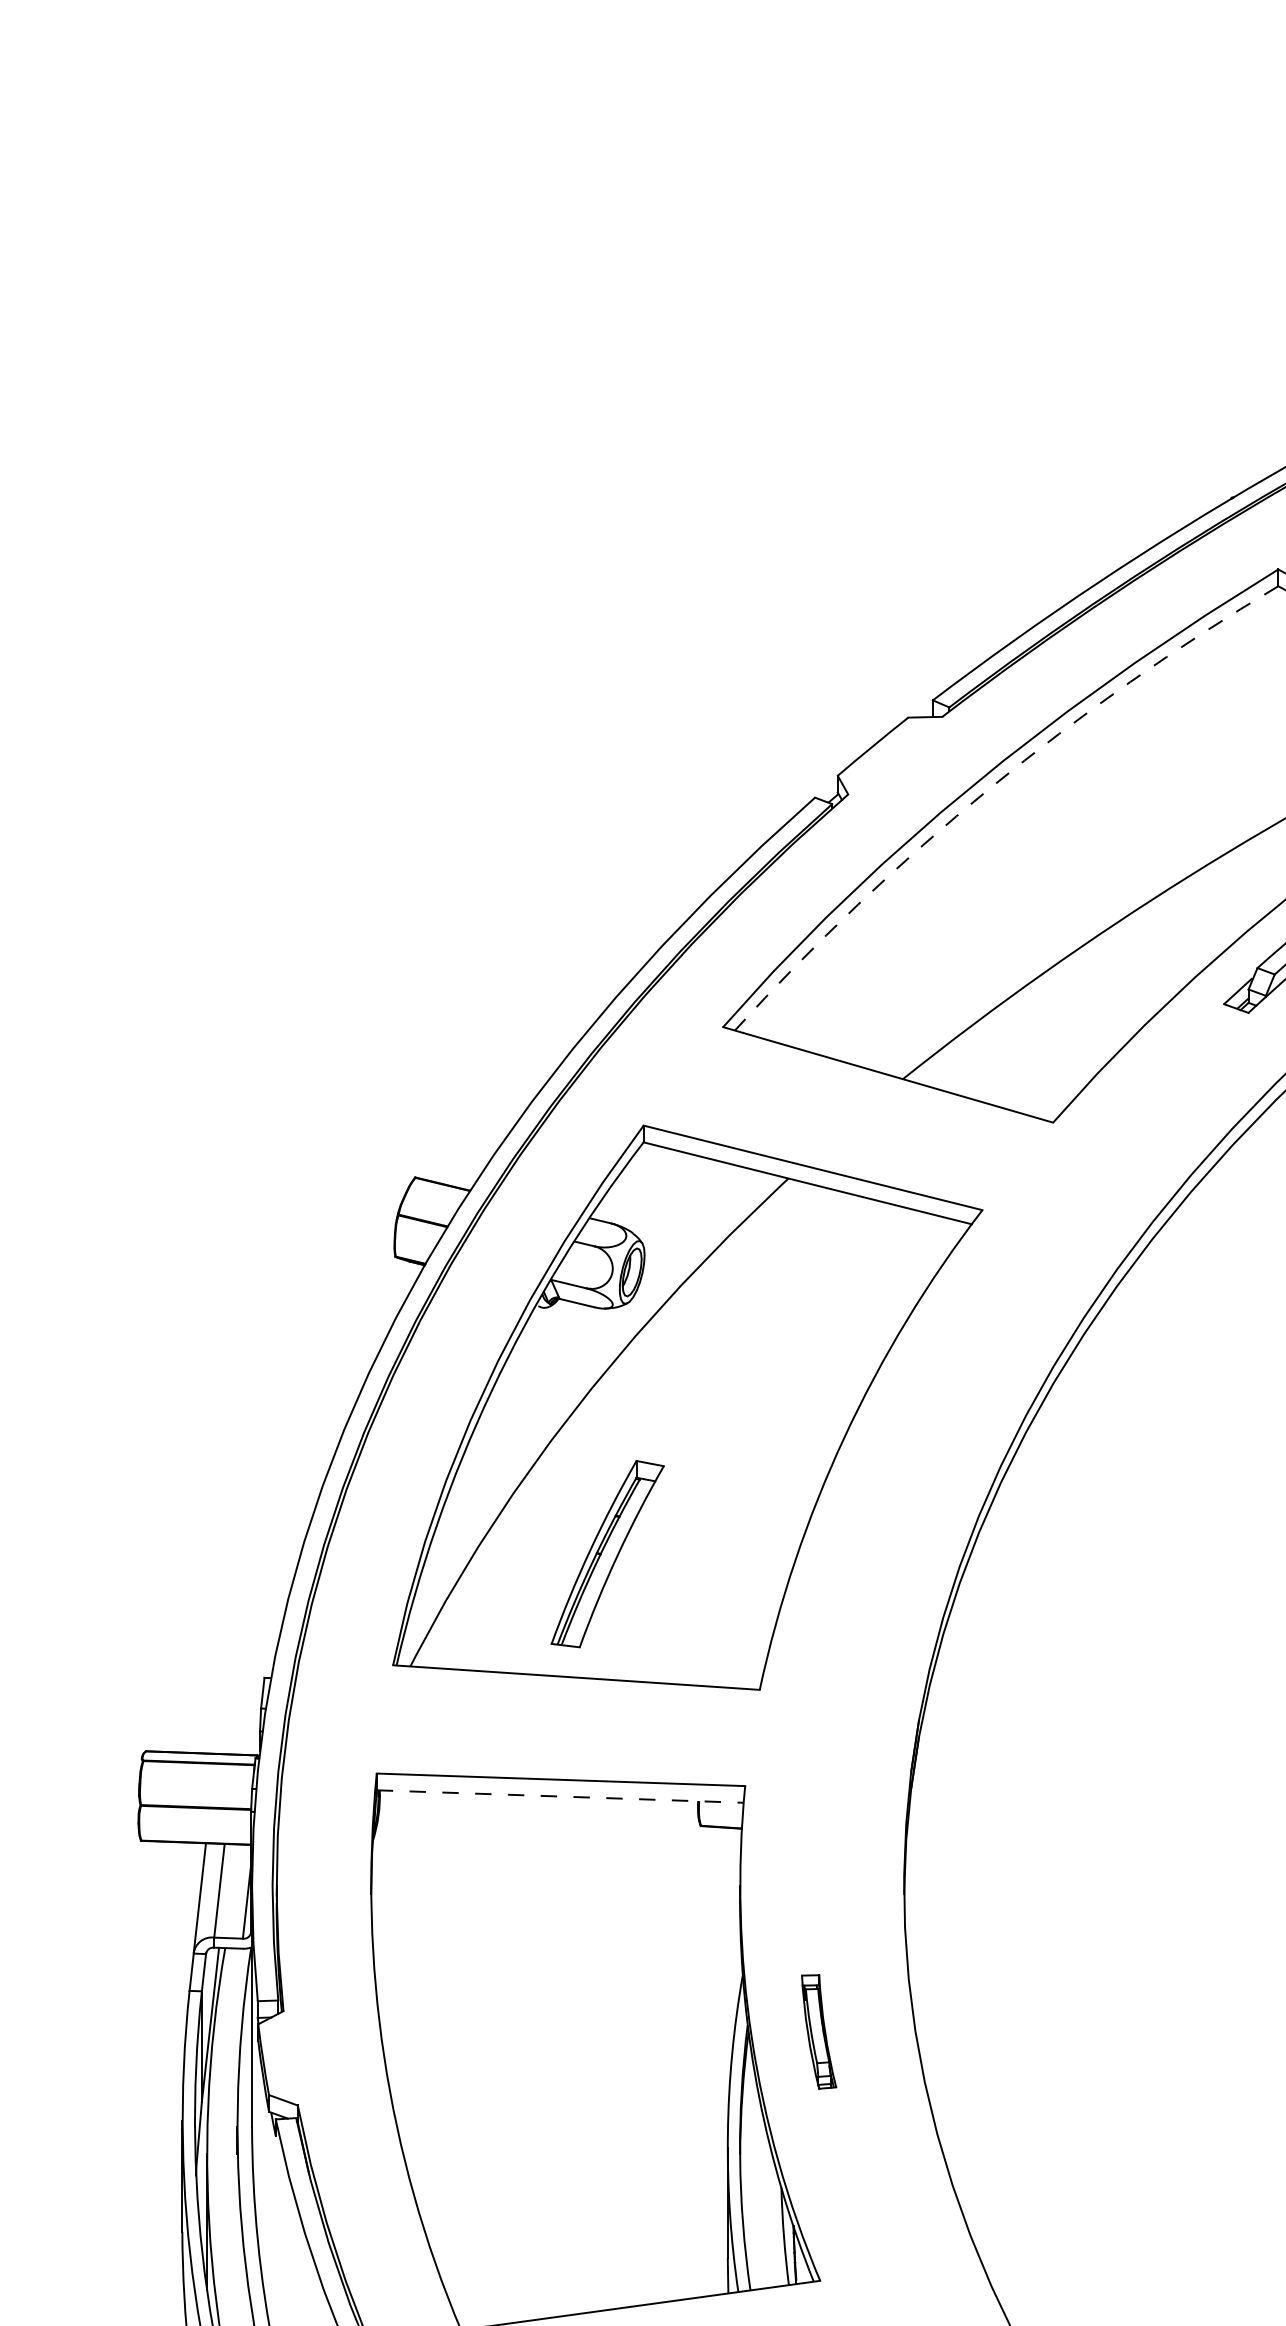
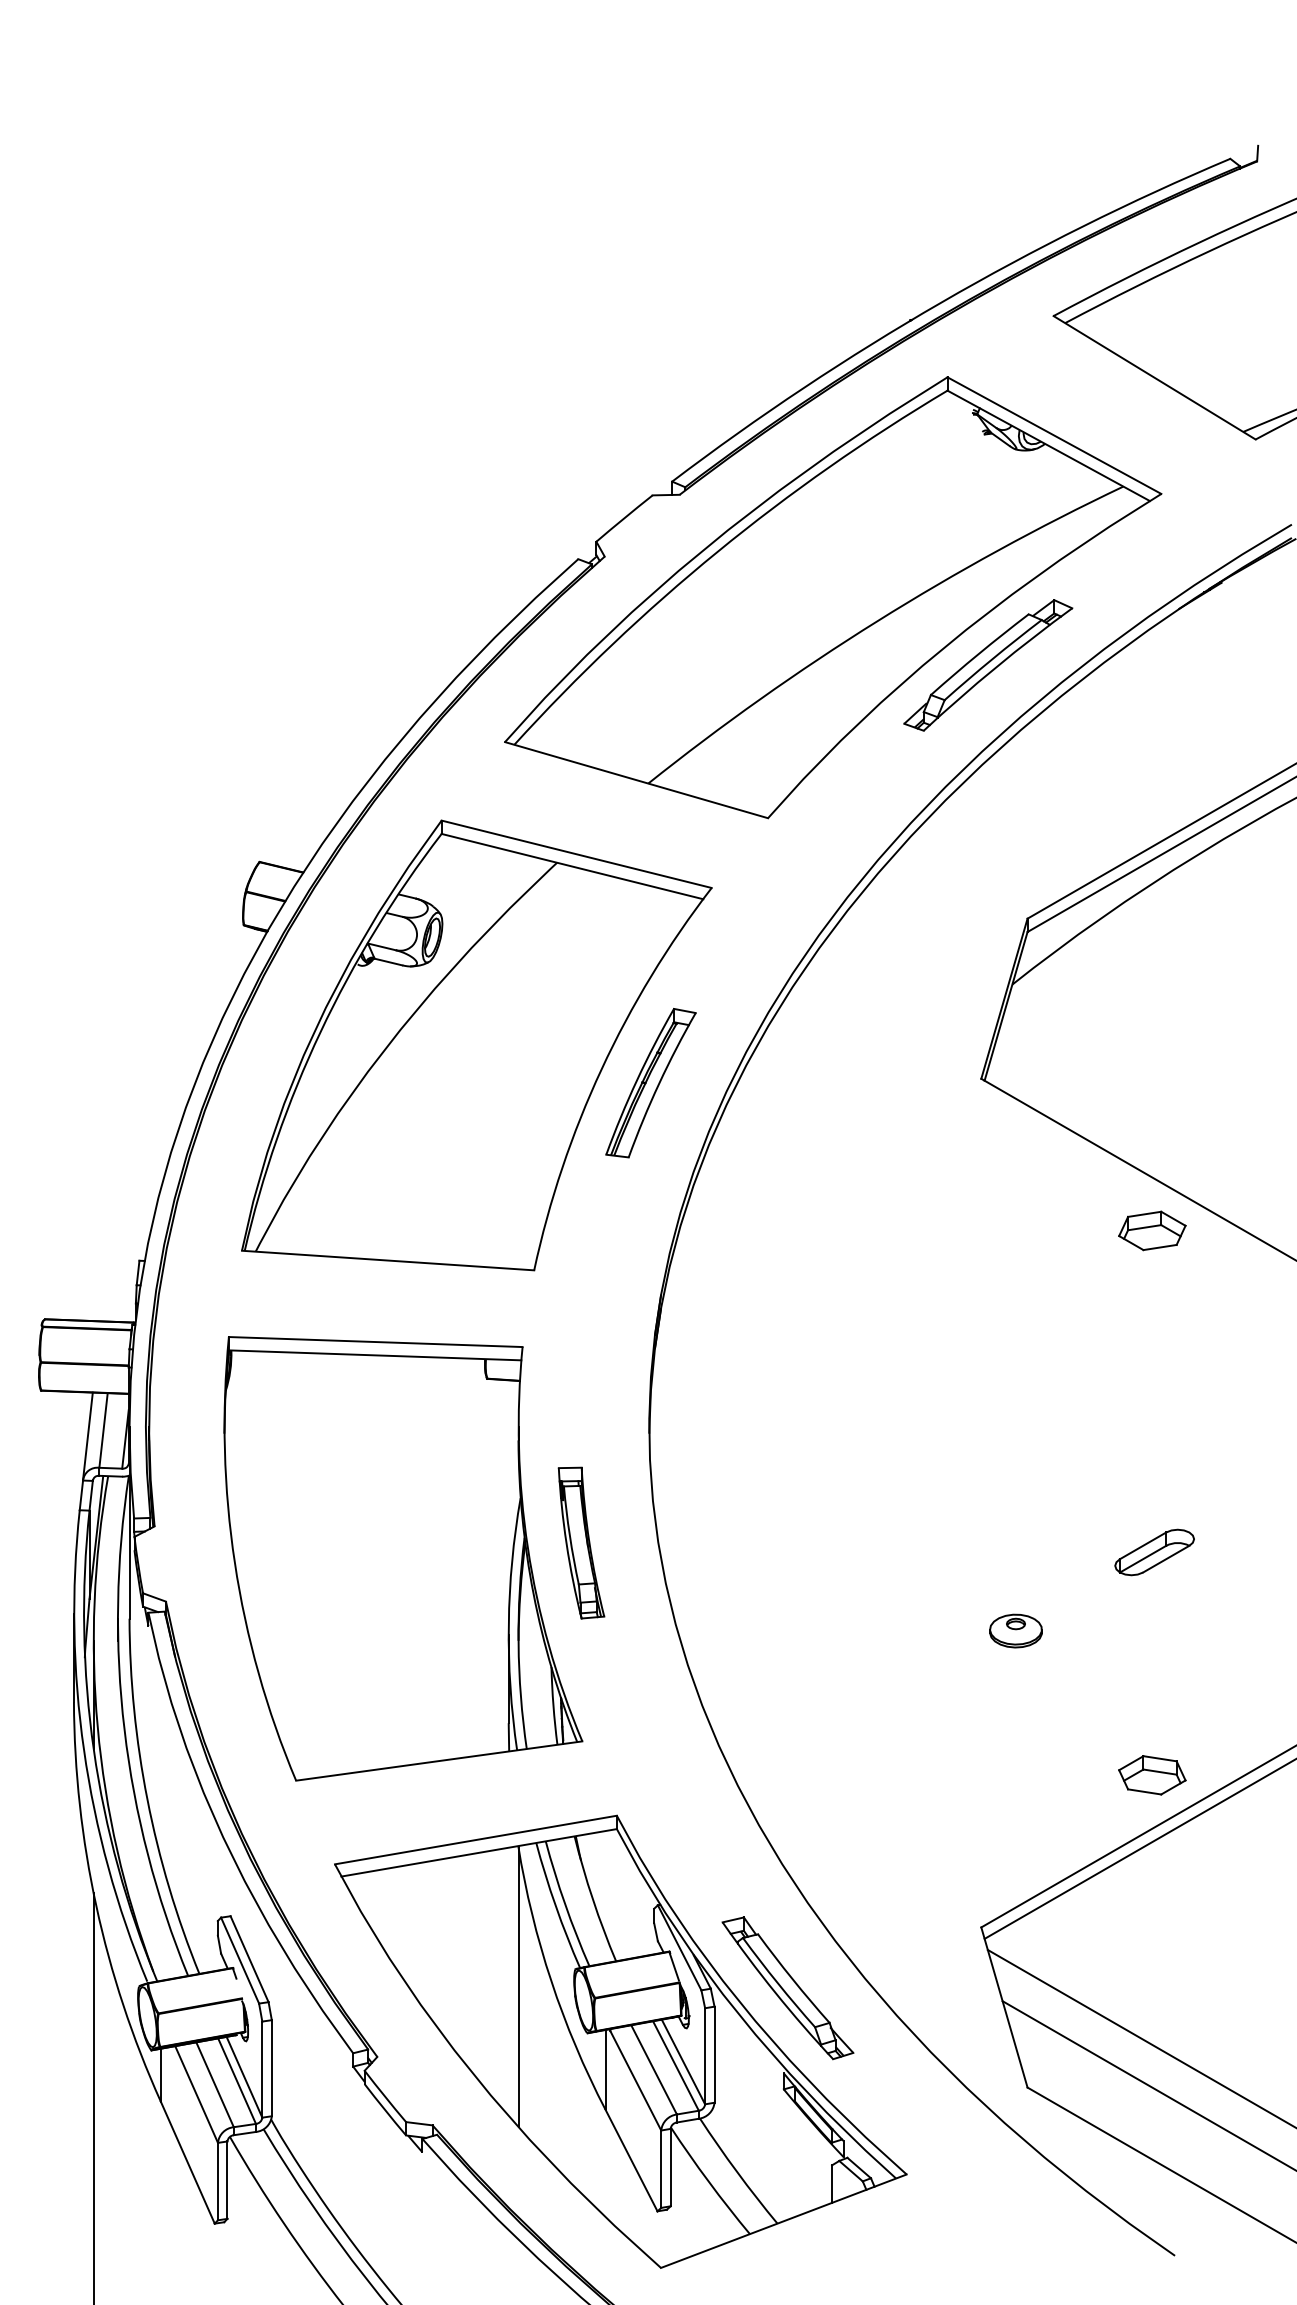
arc: (989, 788) -> (717, 551), dashed -> solid
part: (607, 1554) -> (650, 1083), moved
line: (560, 1796) -> (375, 1355), dashed -> solid
part: (819, 2031) -> (581, 1542), size x1.67

